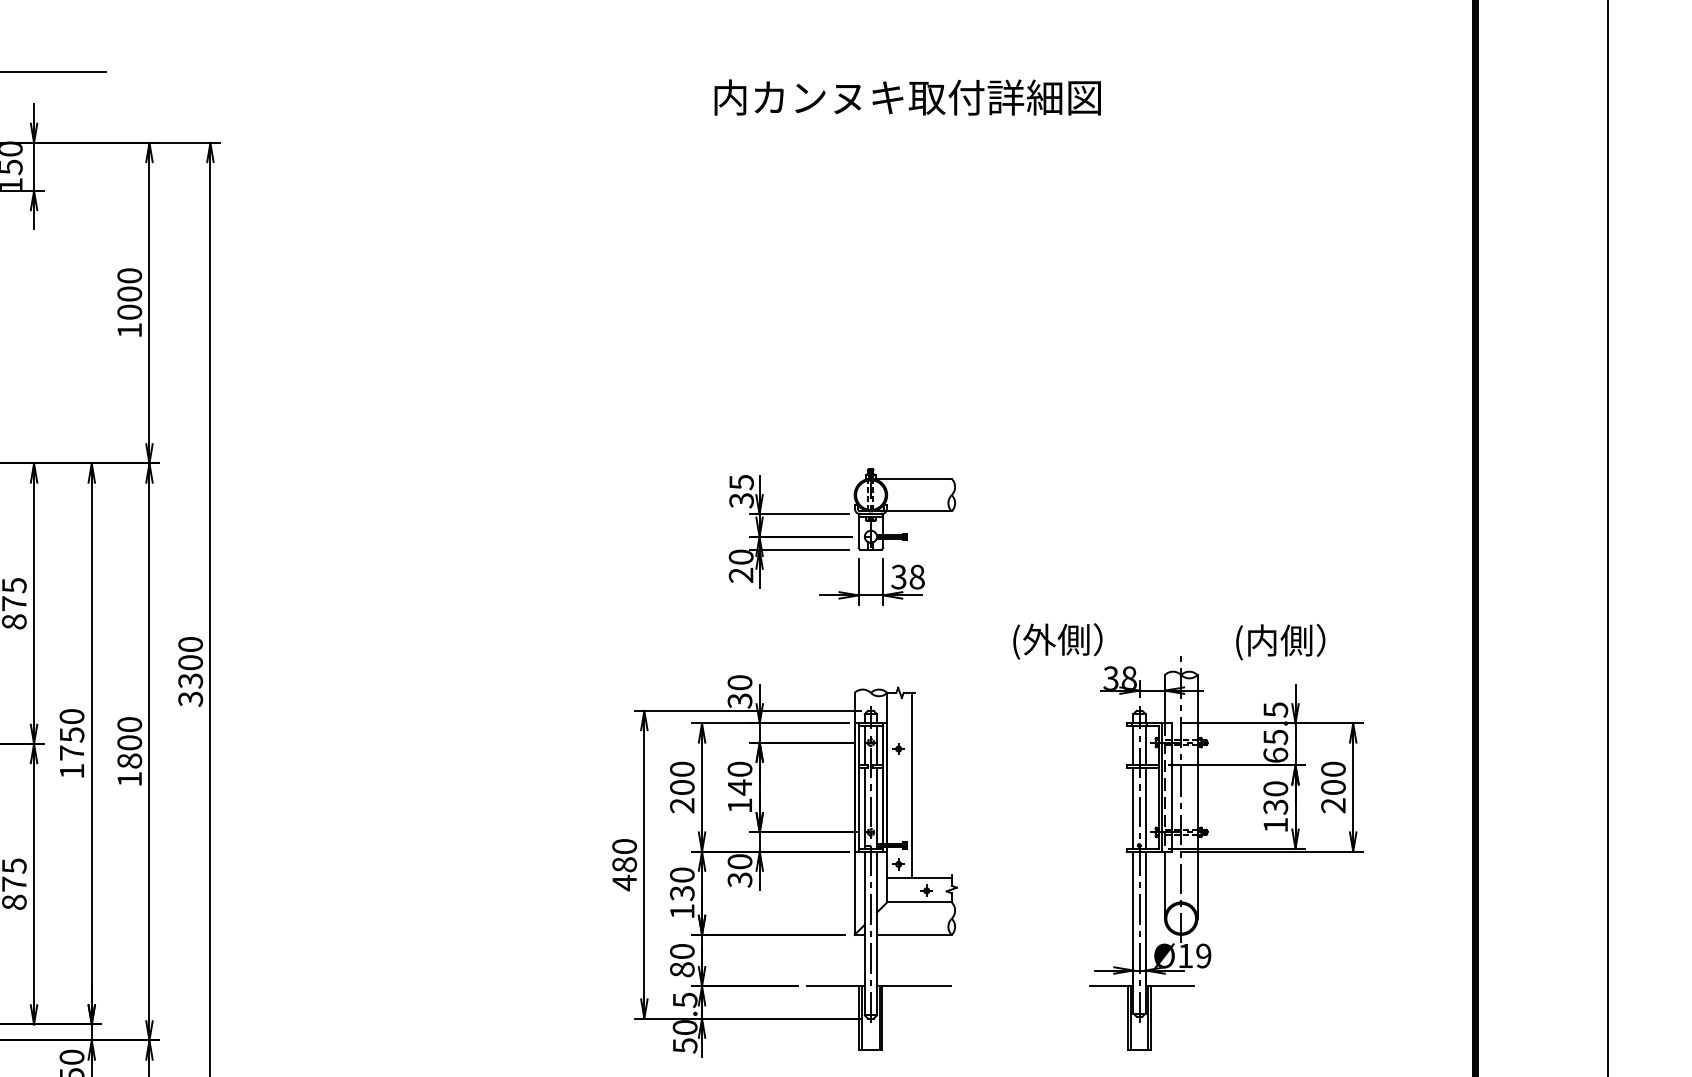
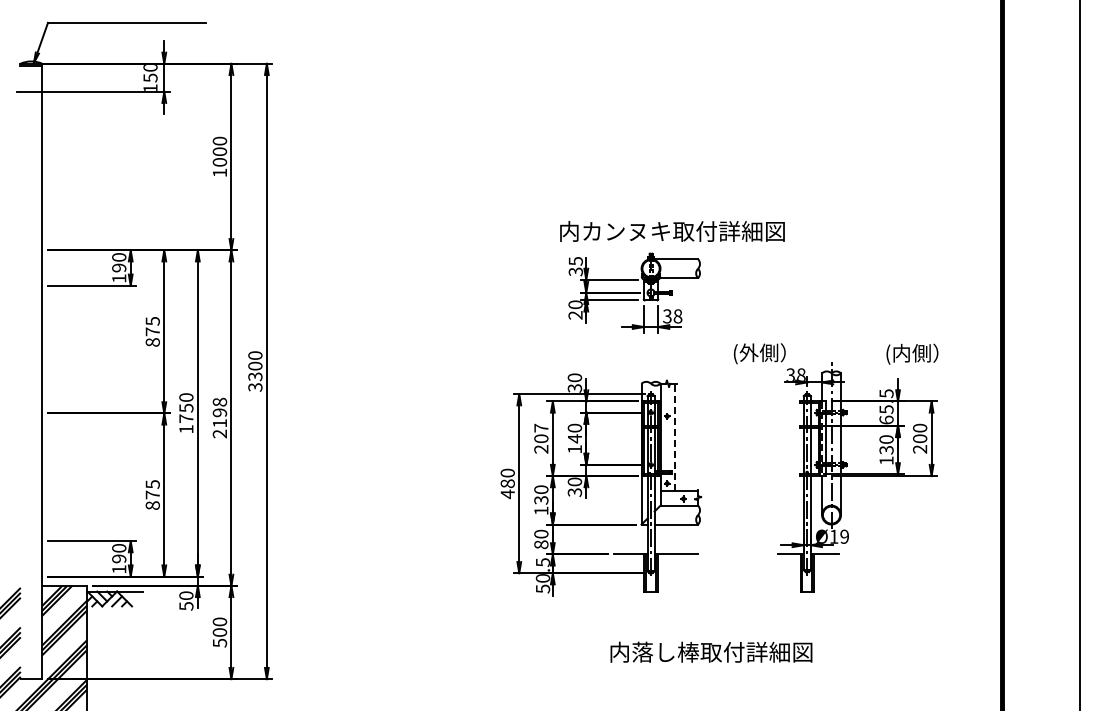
text: (907, 97) -> (672, 231), moved
text: (1280, 640) -> (912, 353), moved
text: (128, 750) -> (219, 417), 1800 -> 2198
text: (682, 768) -> (541, 427), 200 -> 207
line: (911, 785) -> (674, 437), solid -> dashed

